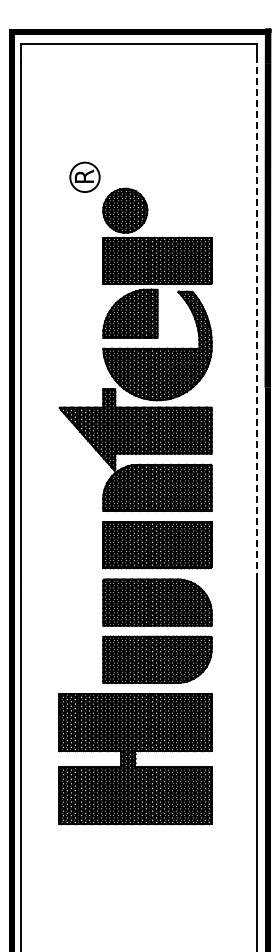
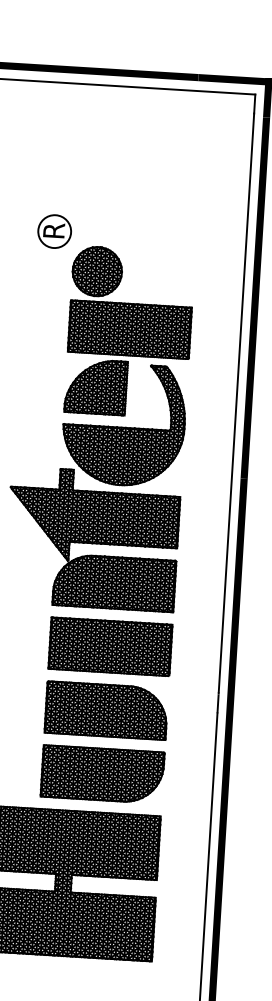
line: (256, 320) -> (236, 402), dashed -> solid

